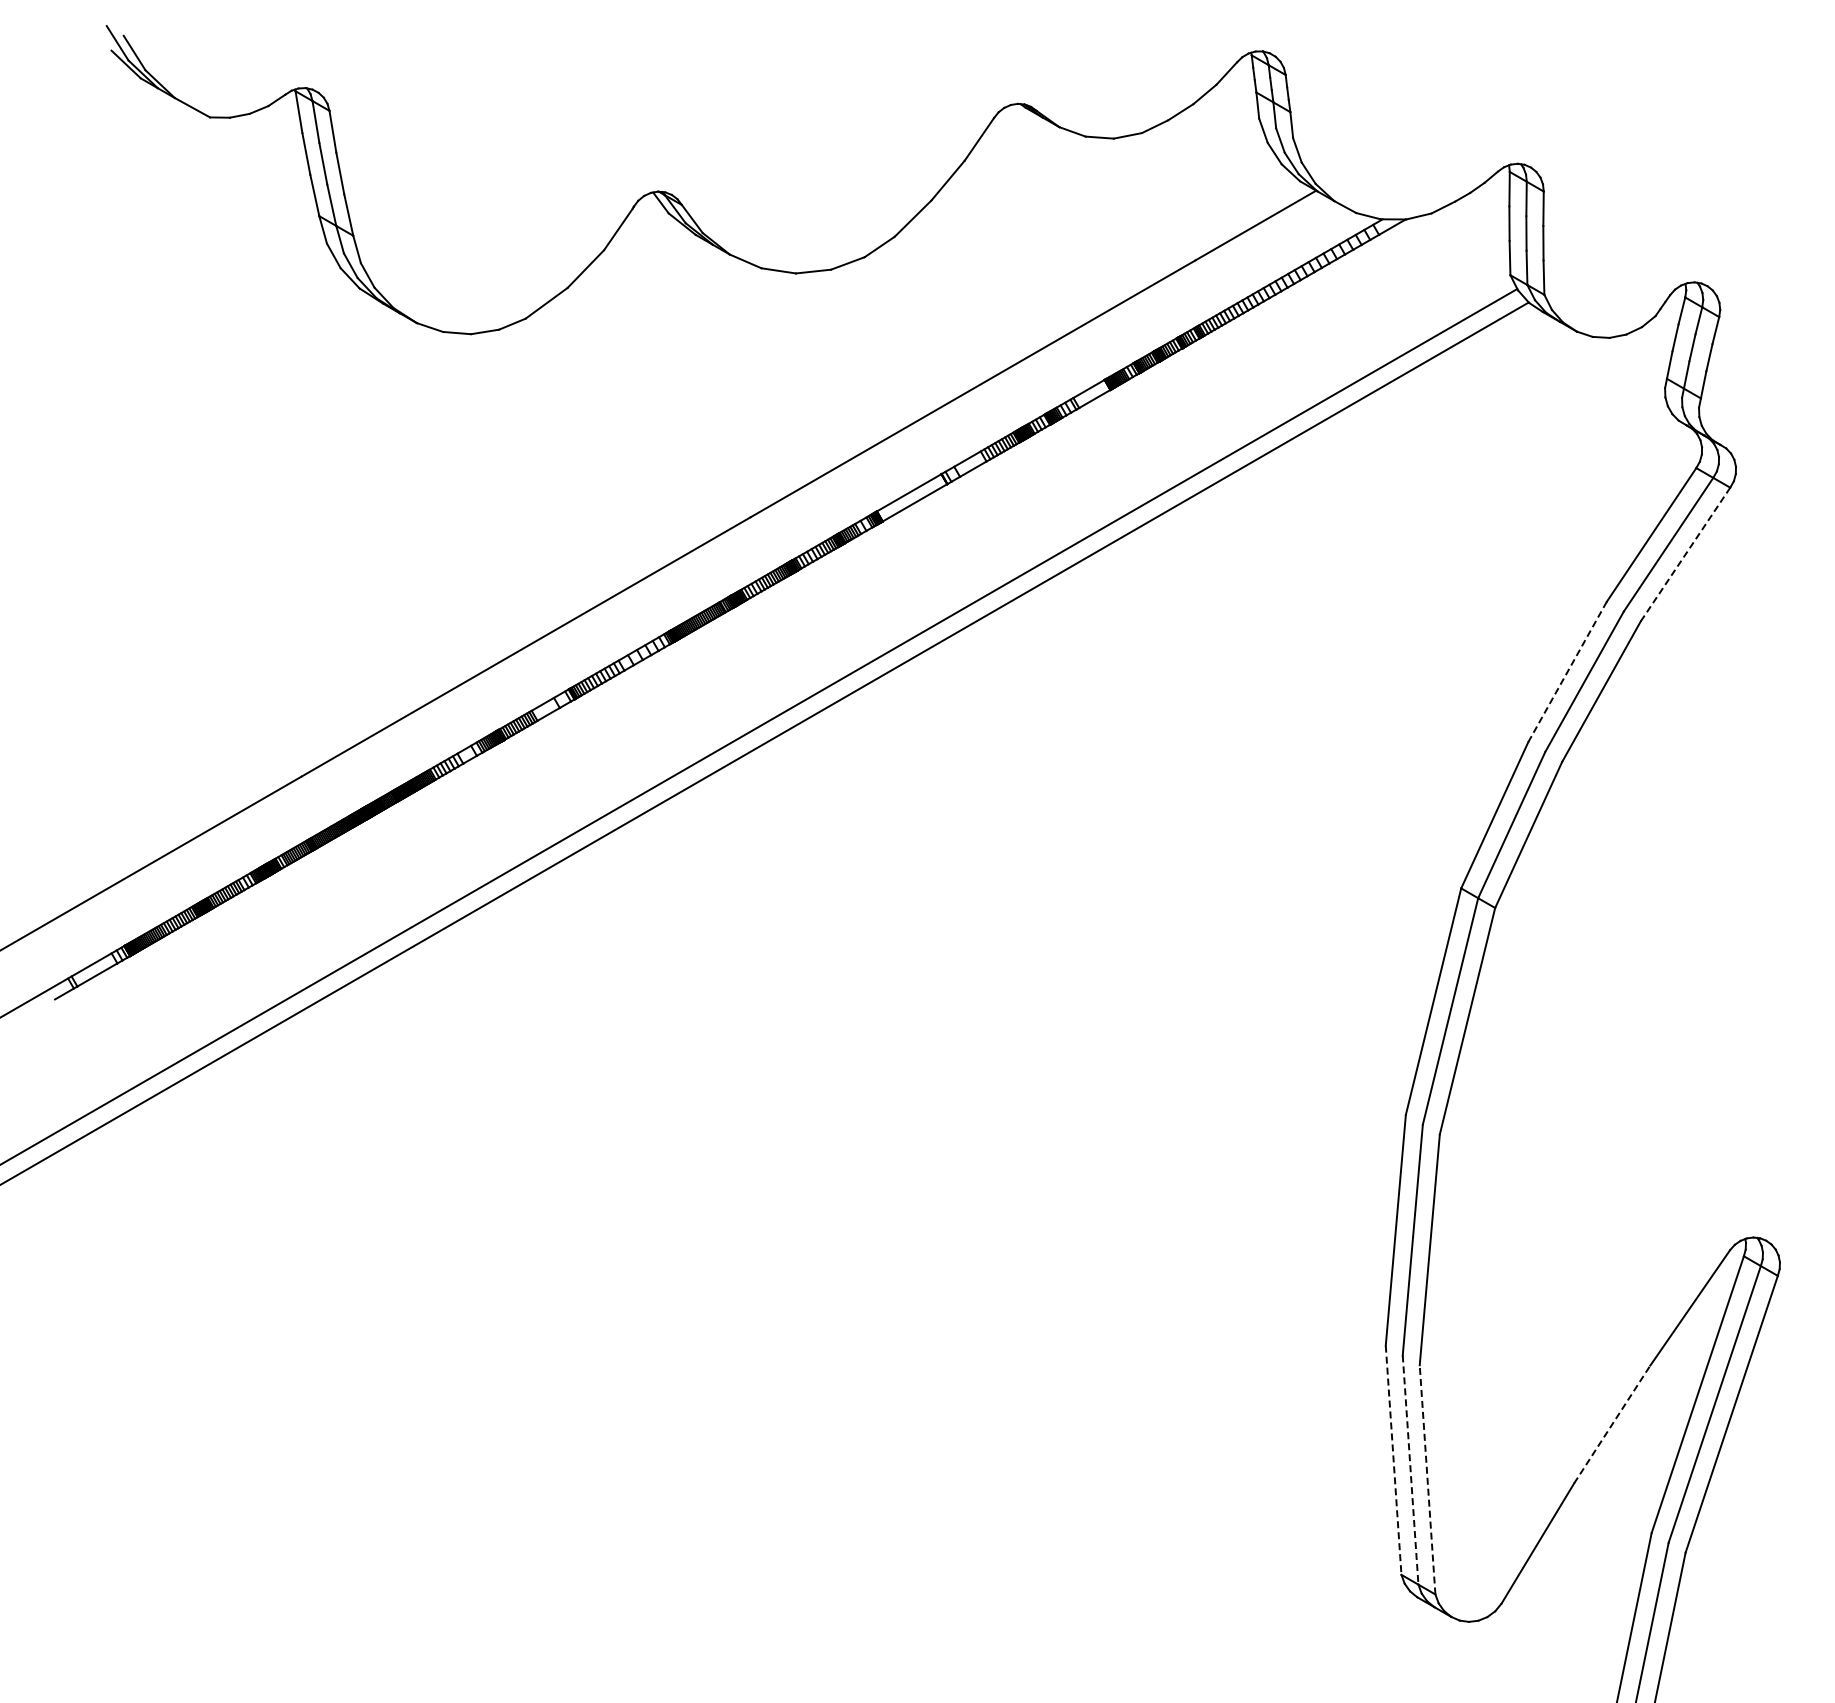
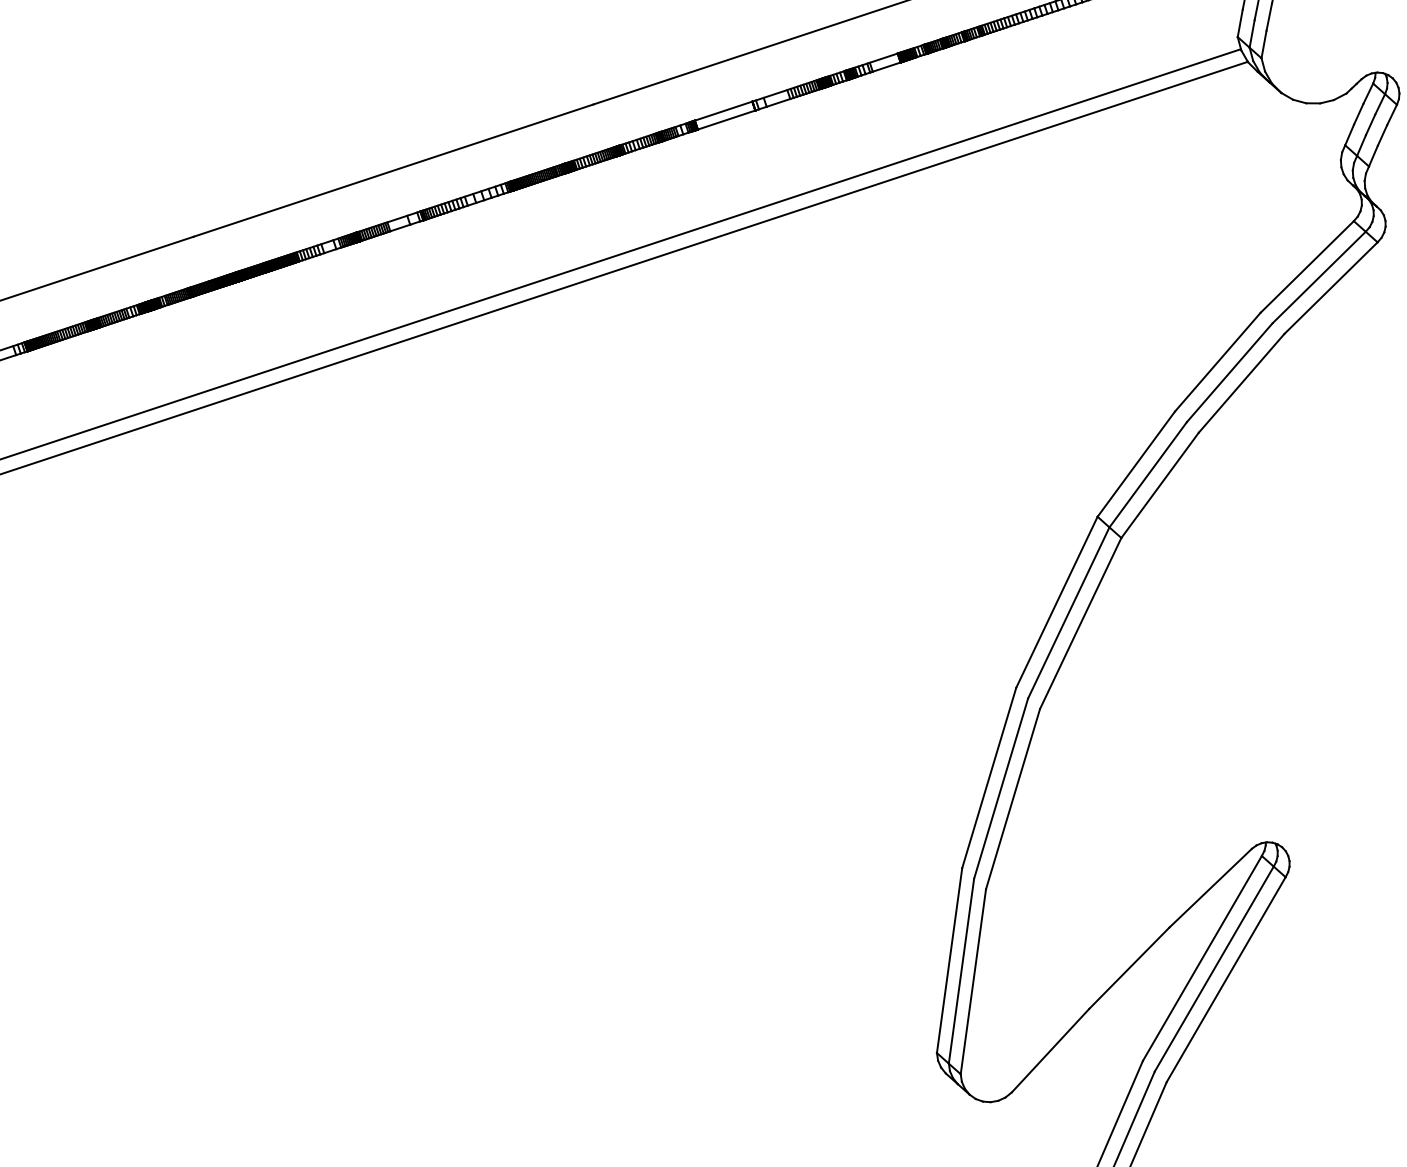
line: (1685, 554) -> (1331, 288), dashed -> solid
line: (1567, 672) -> (1217, 362), dashed -> solid
line: (1612, 1424) -> (1129, 968), dashed -> solid
line: (1393, 1460) -> (949, 960), dashed -> solid
line: (1410, 1470) -> (961, 971), dashed -> solid
line: (1427, 1479) -> (973, 981), dashed -> solid

